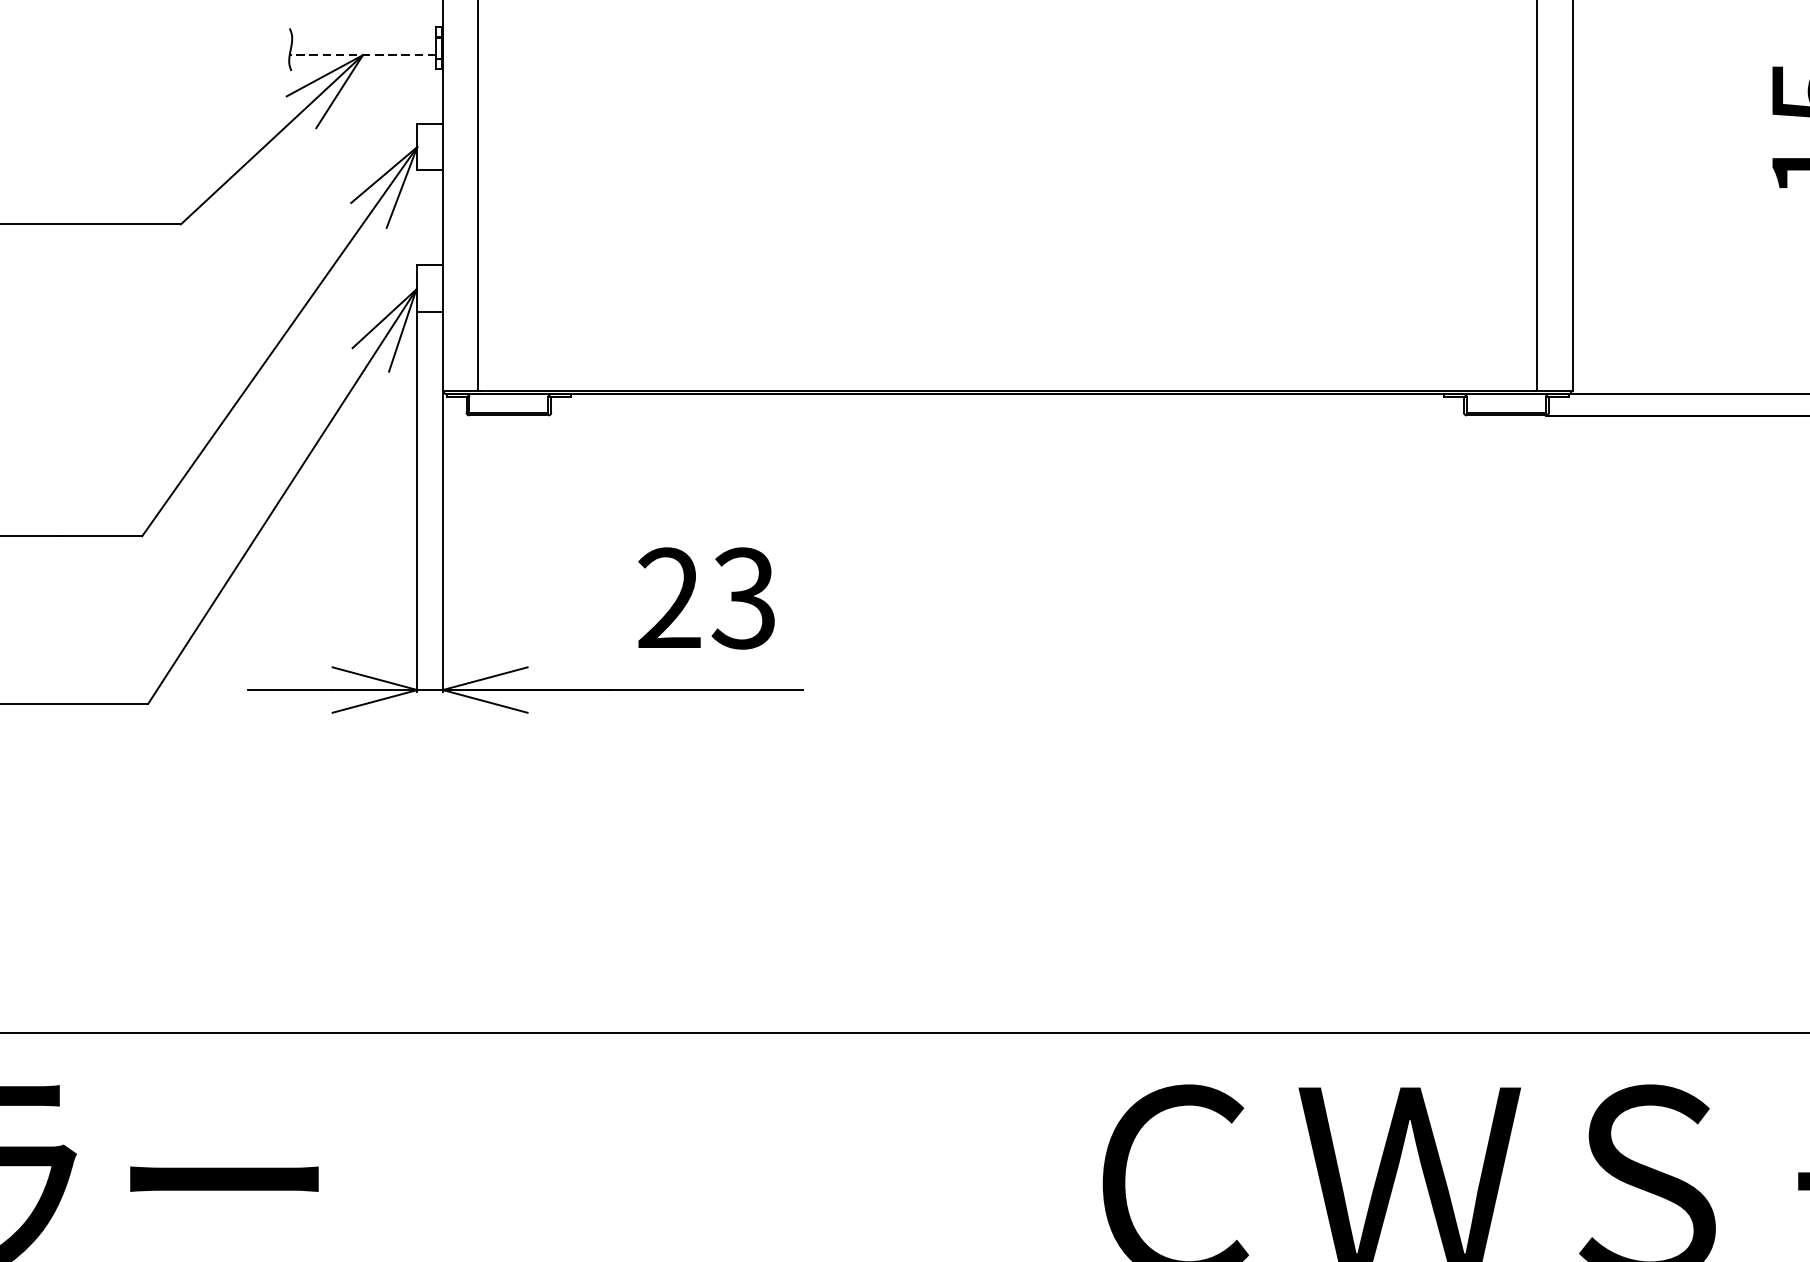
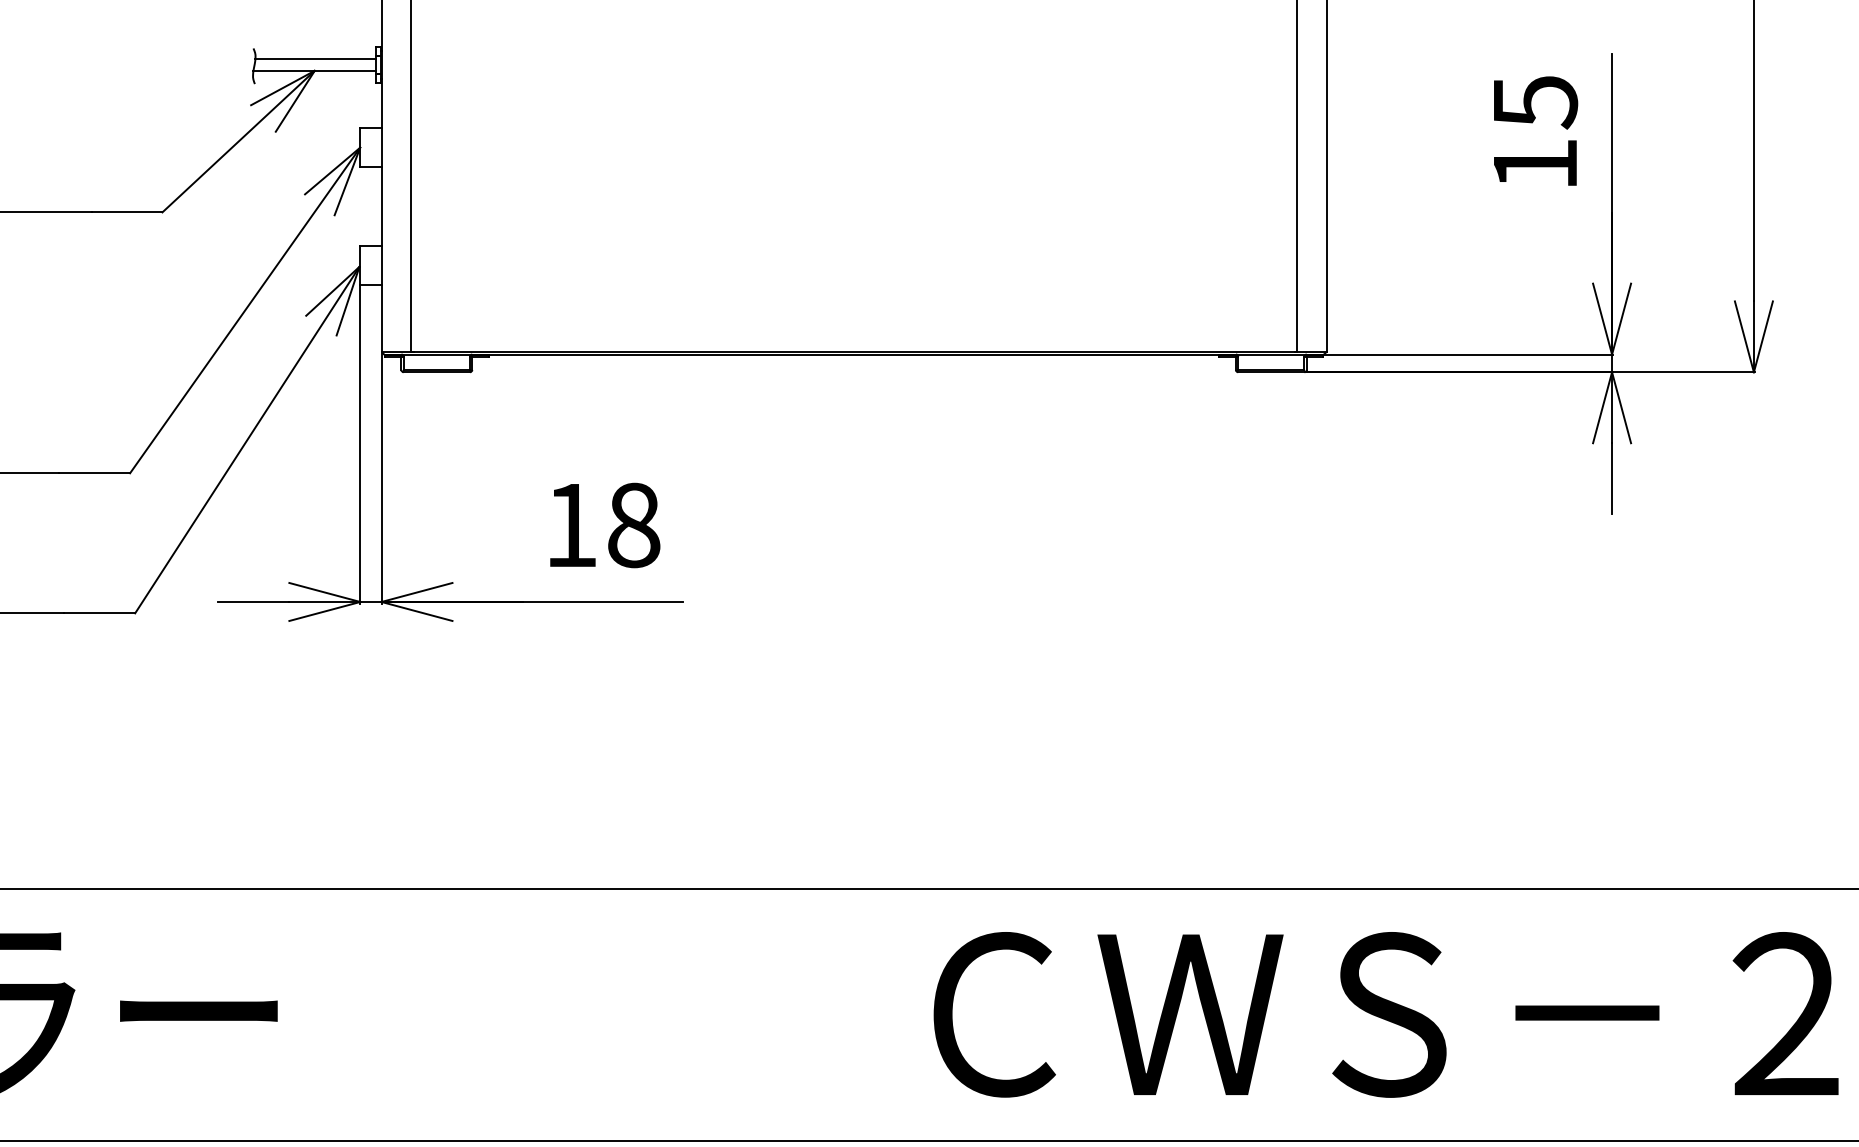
line: (363, 41) -> (315, 59), added
line: (362, 54) -> (314, 70), dashed -> solid
text: (706, 598) -> (602, 525), 23 -> 18

